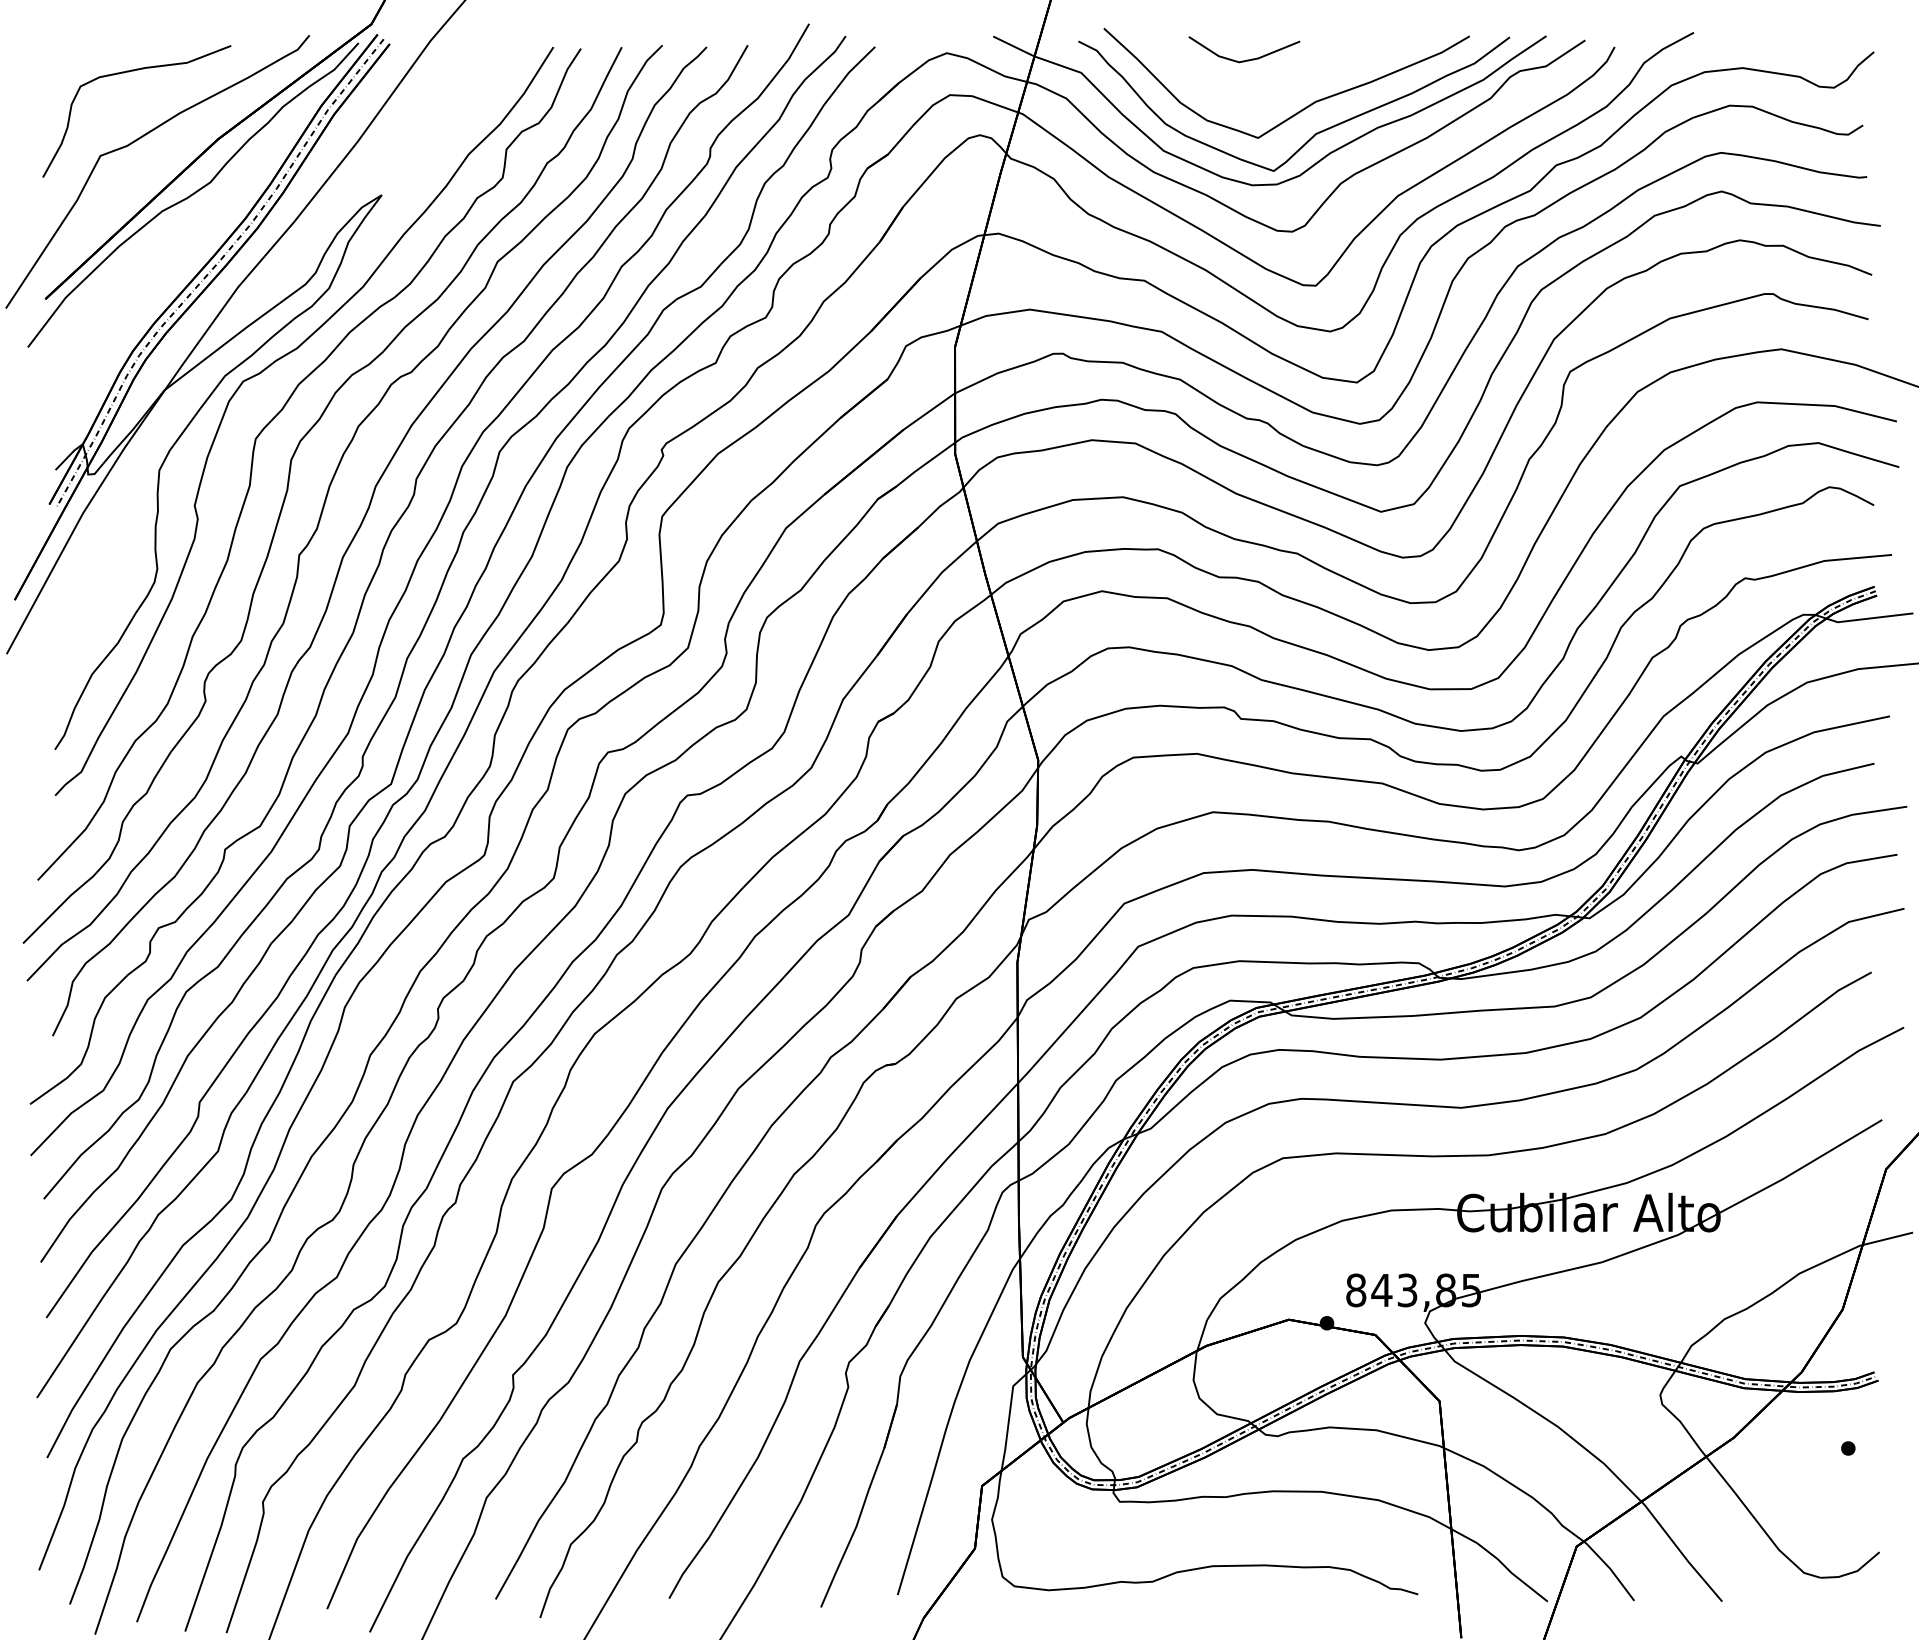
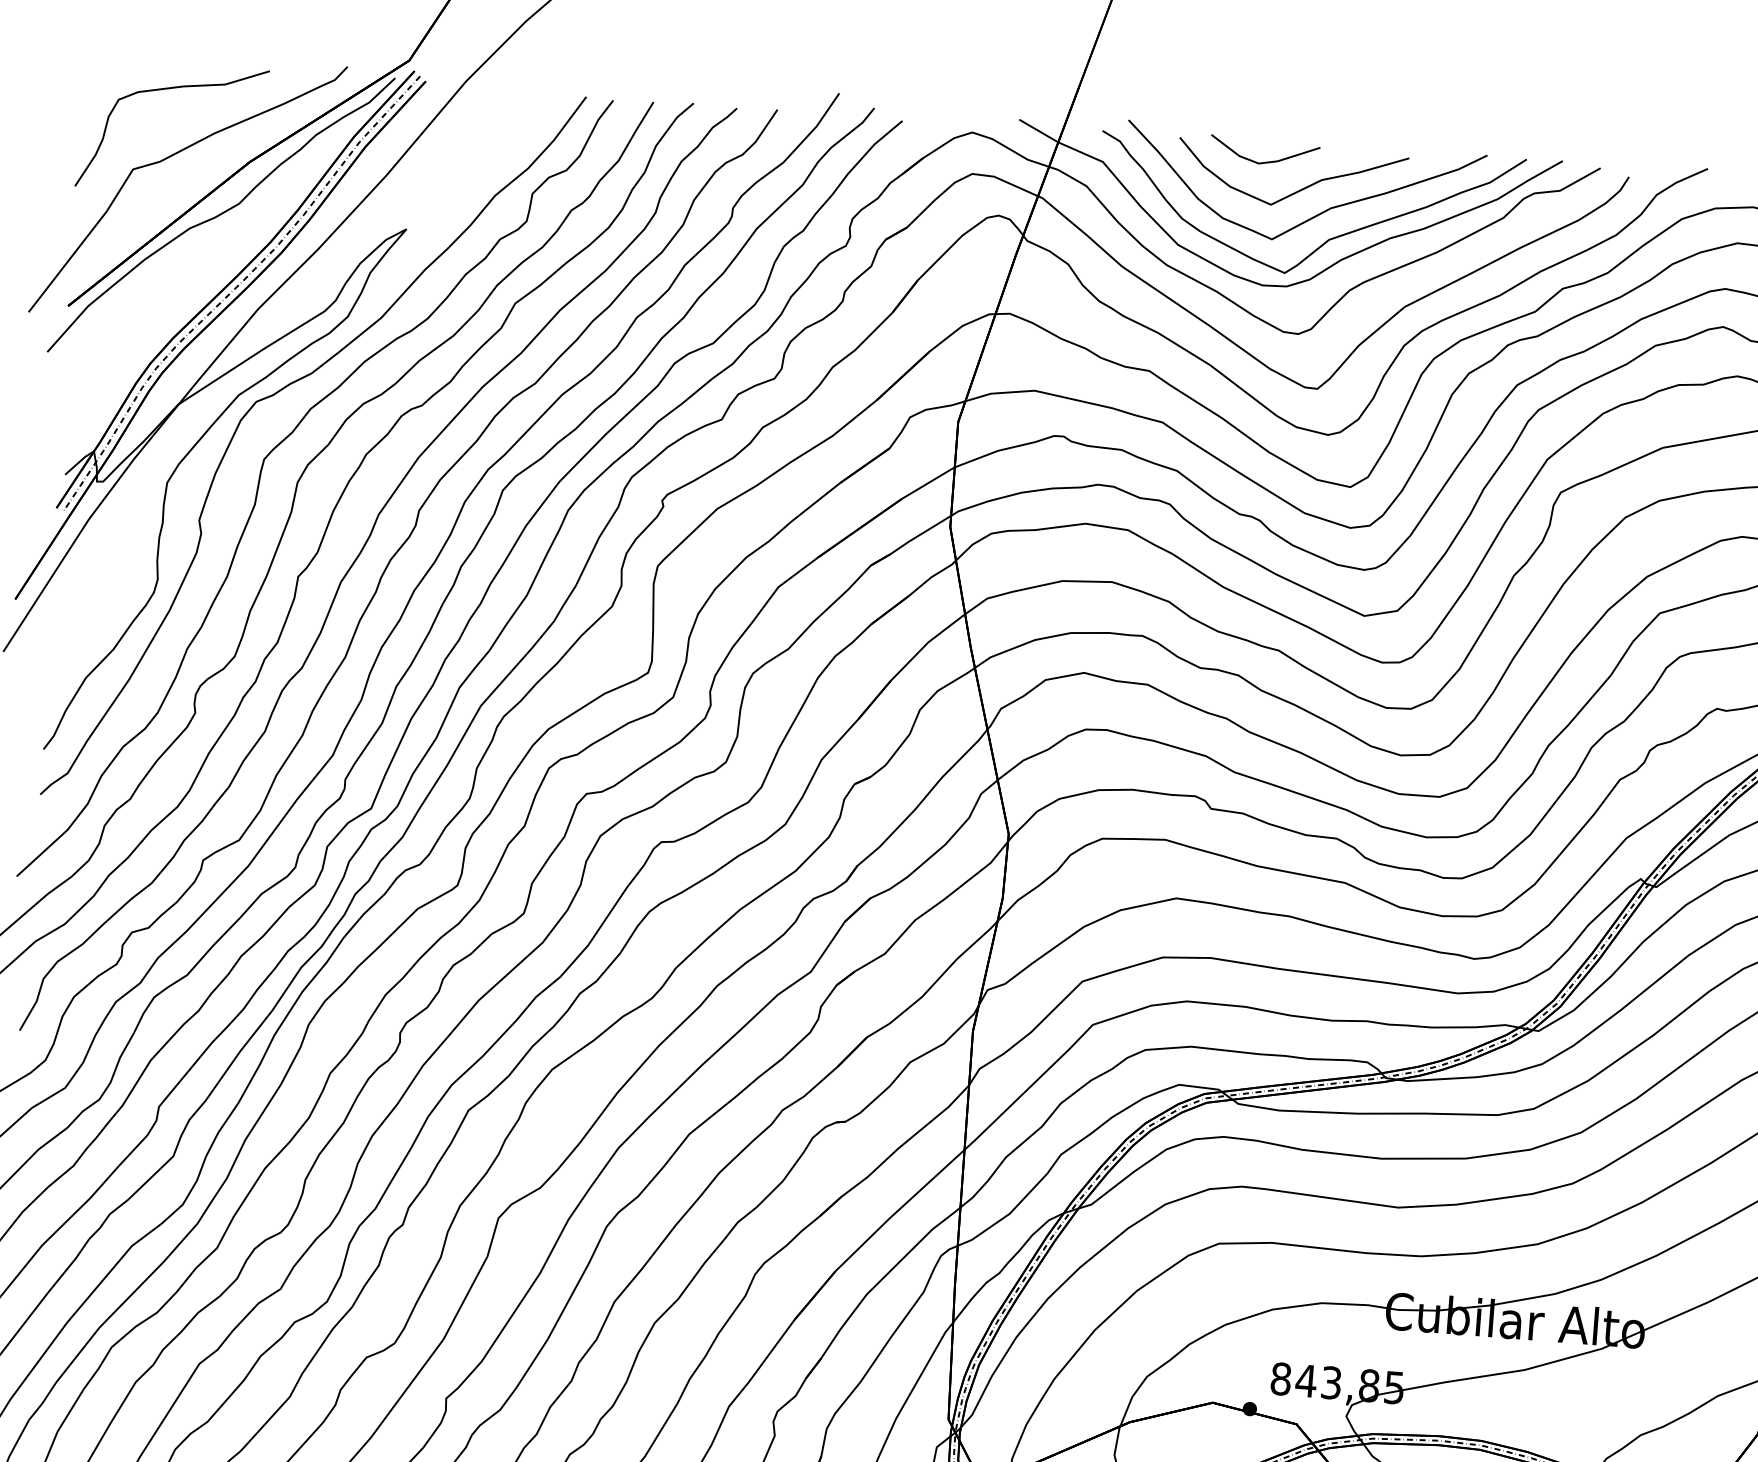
curve: (1280, 86) -> (1297, 190), added

